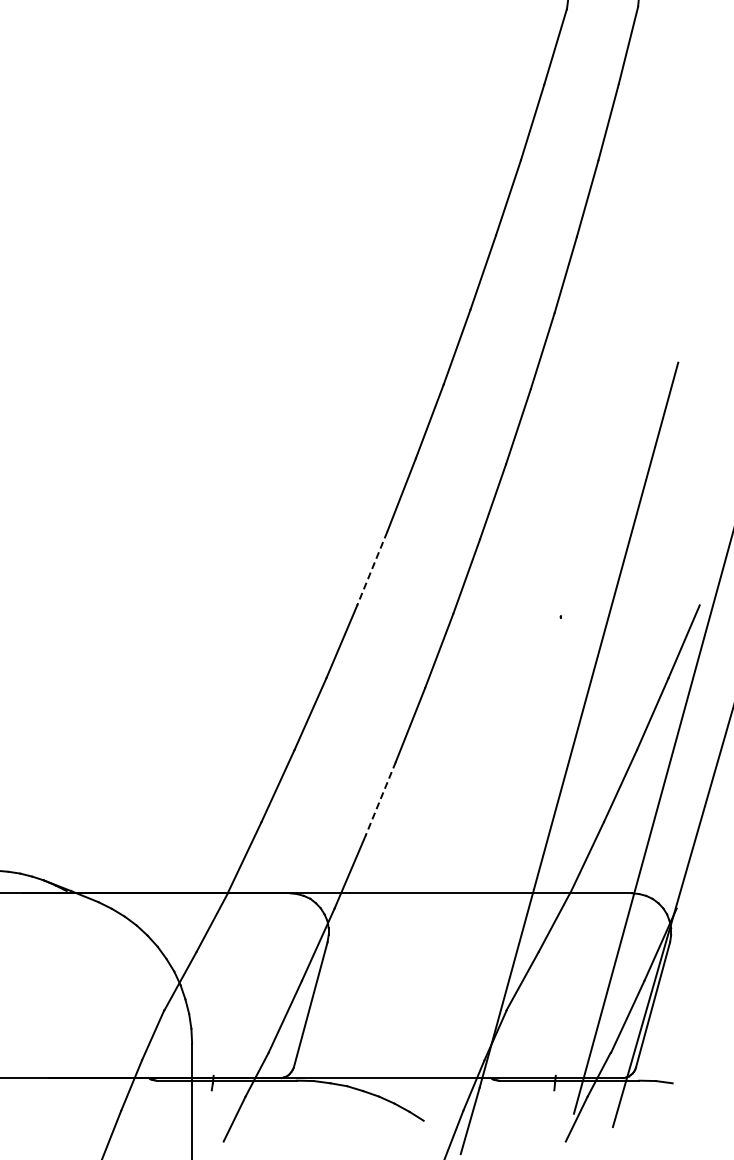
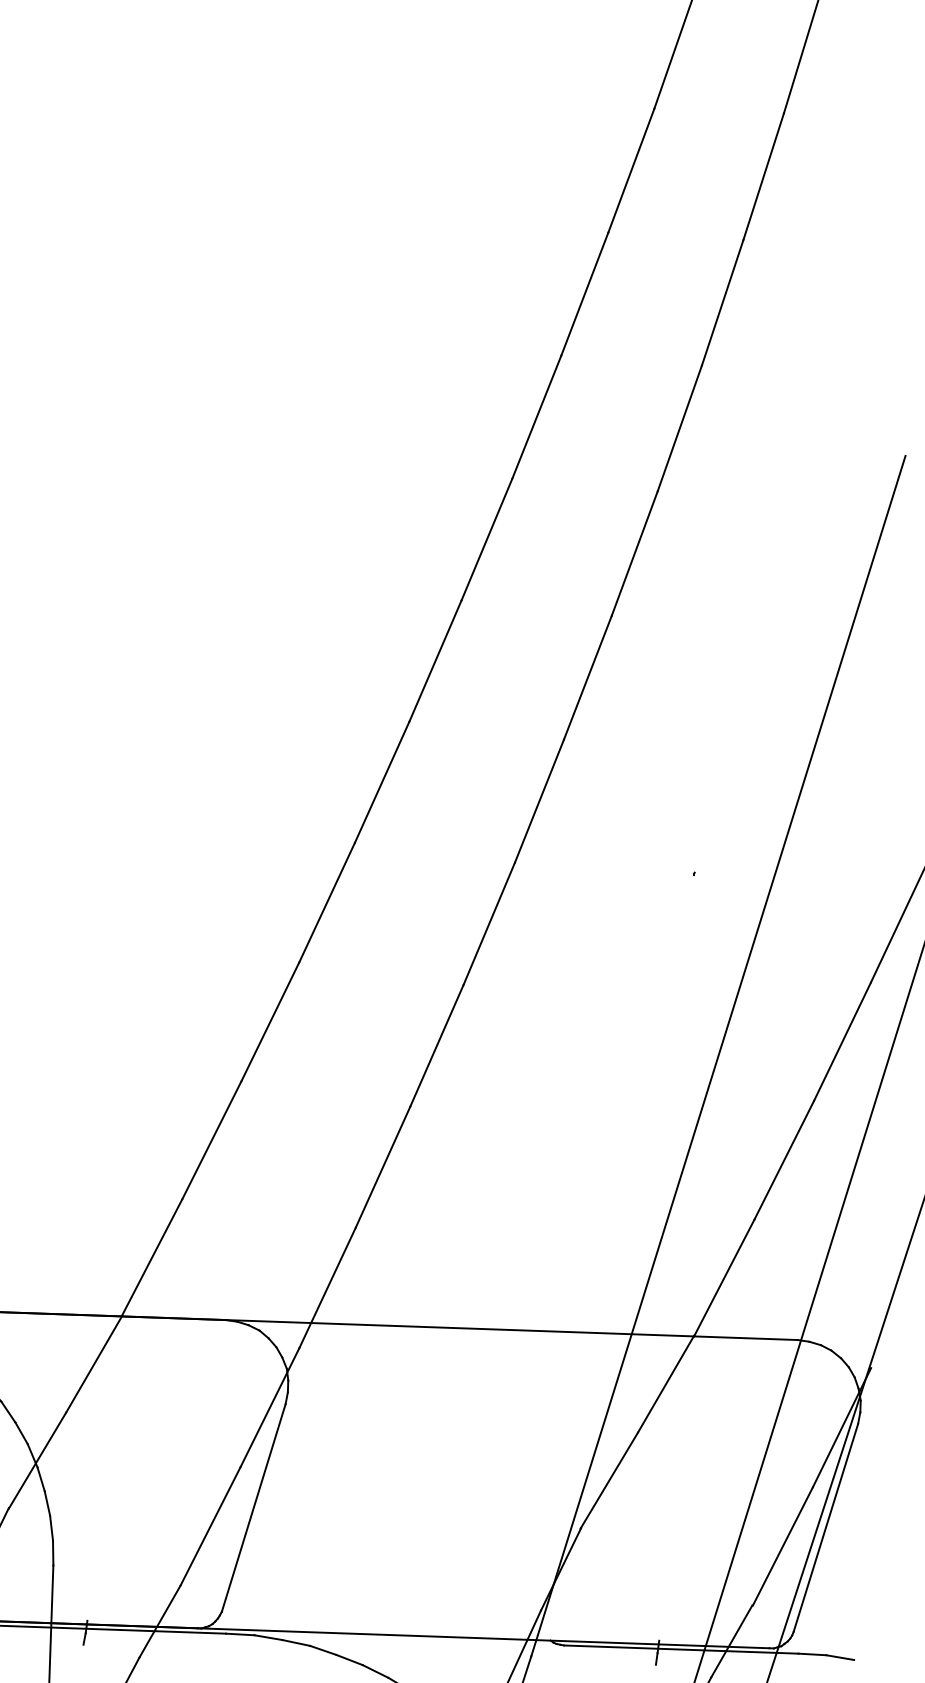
line: (372, 568) -> (382, 782), dashed -> solid
line: (380, 798) -> (382, 1166), dashed -> solid

